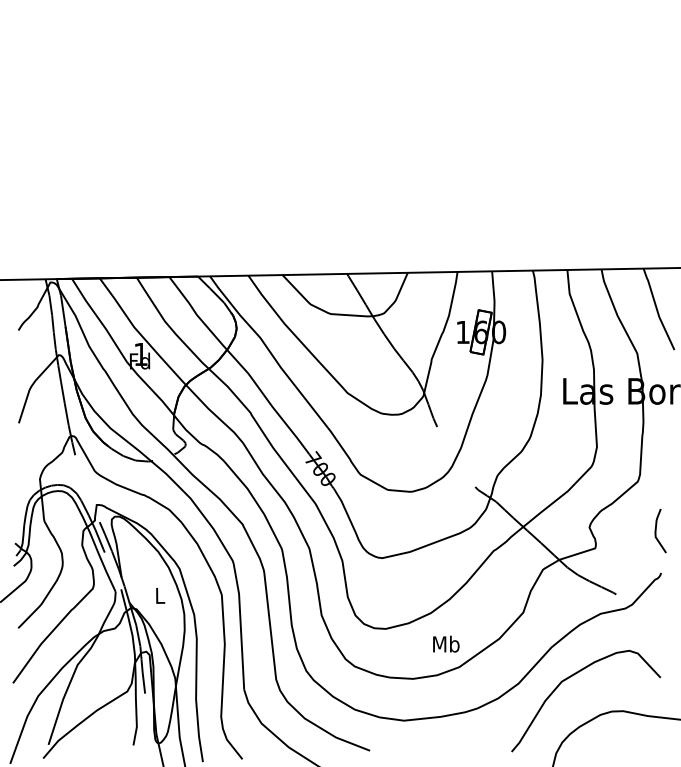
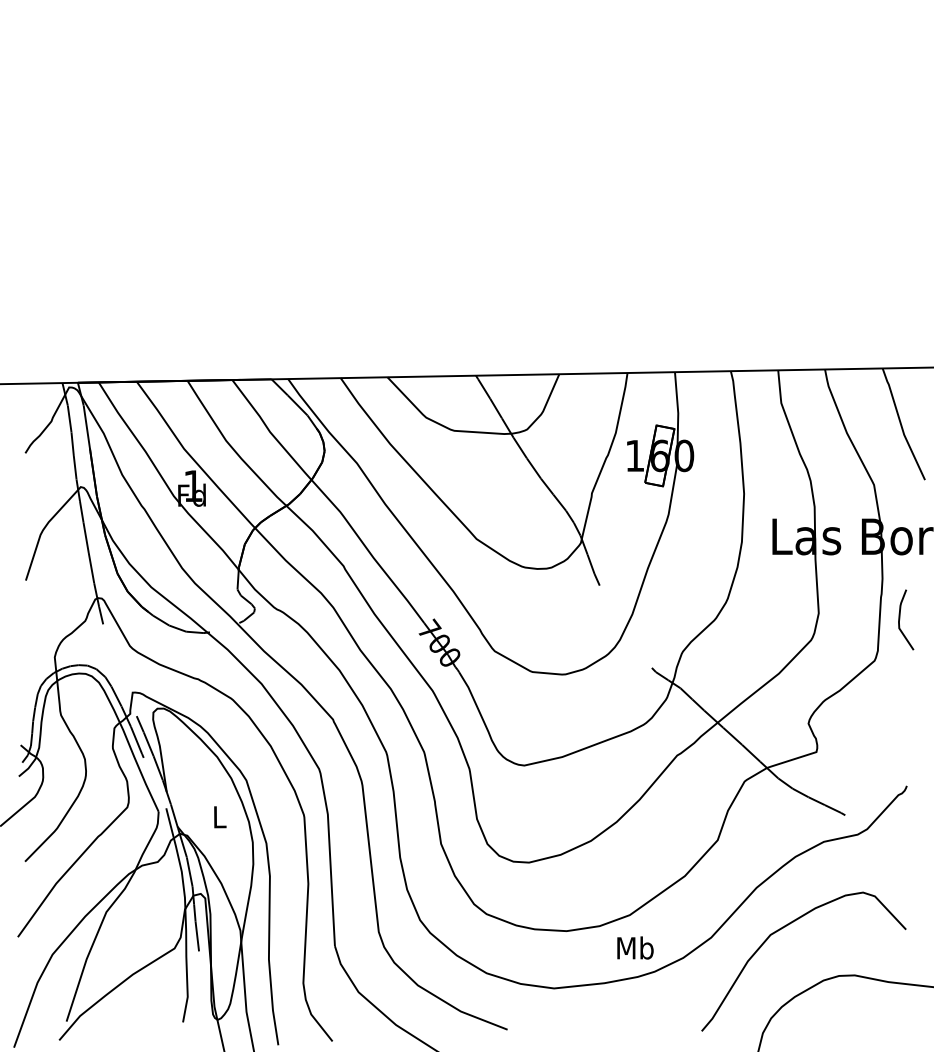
curve: (656, 530) -> (900, 619), moved
text: (446, 643) -> (635, 947), moved

